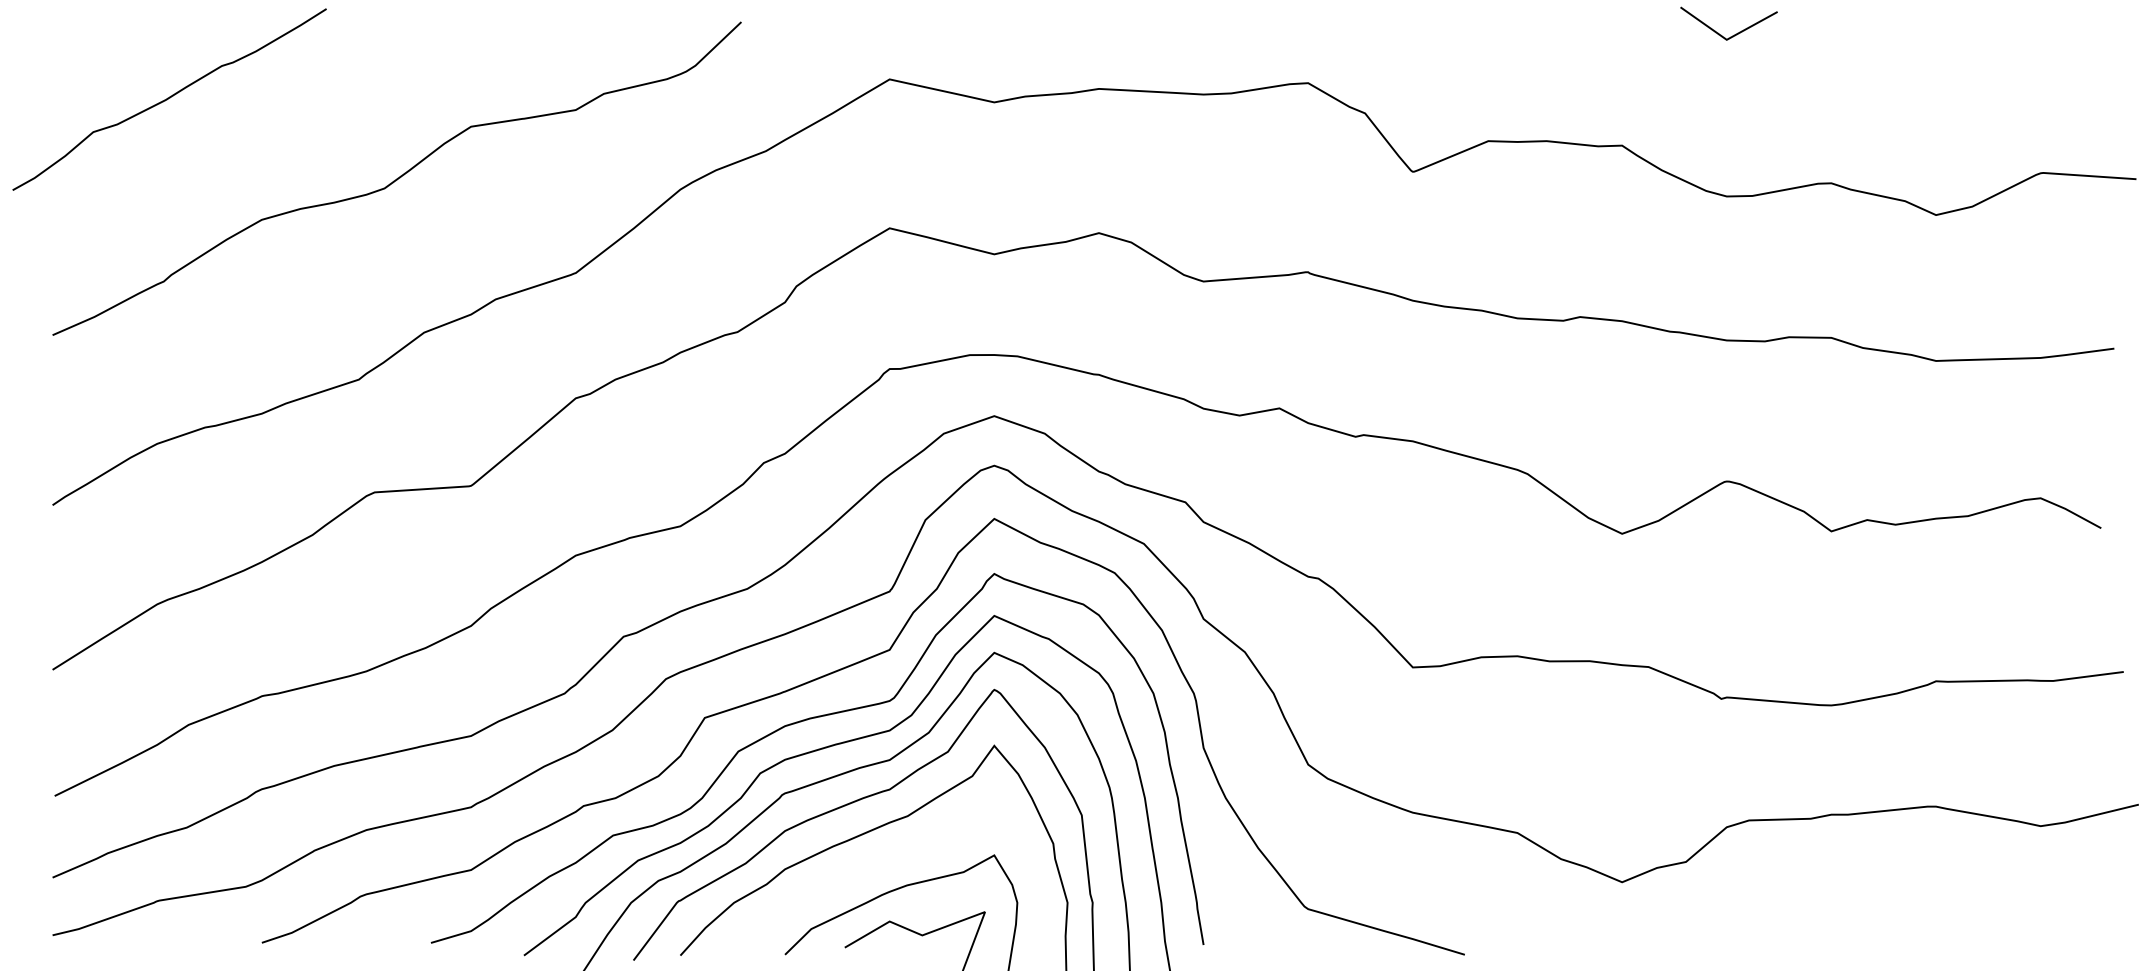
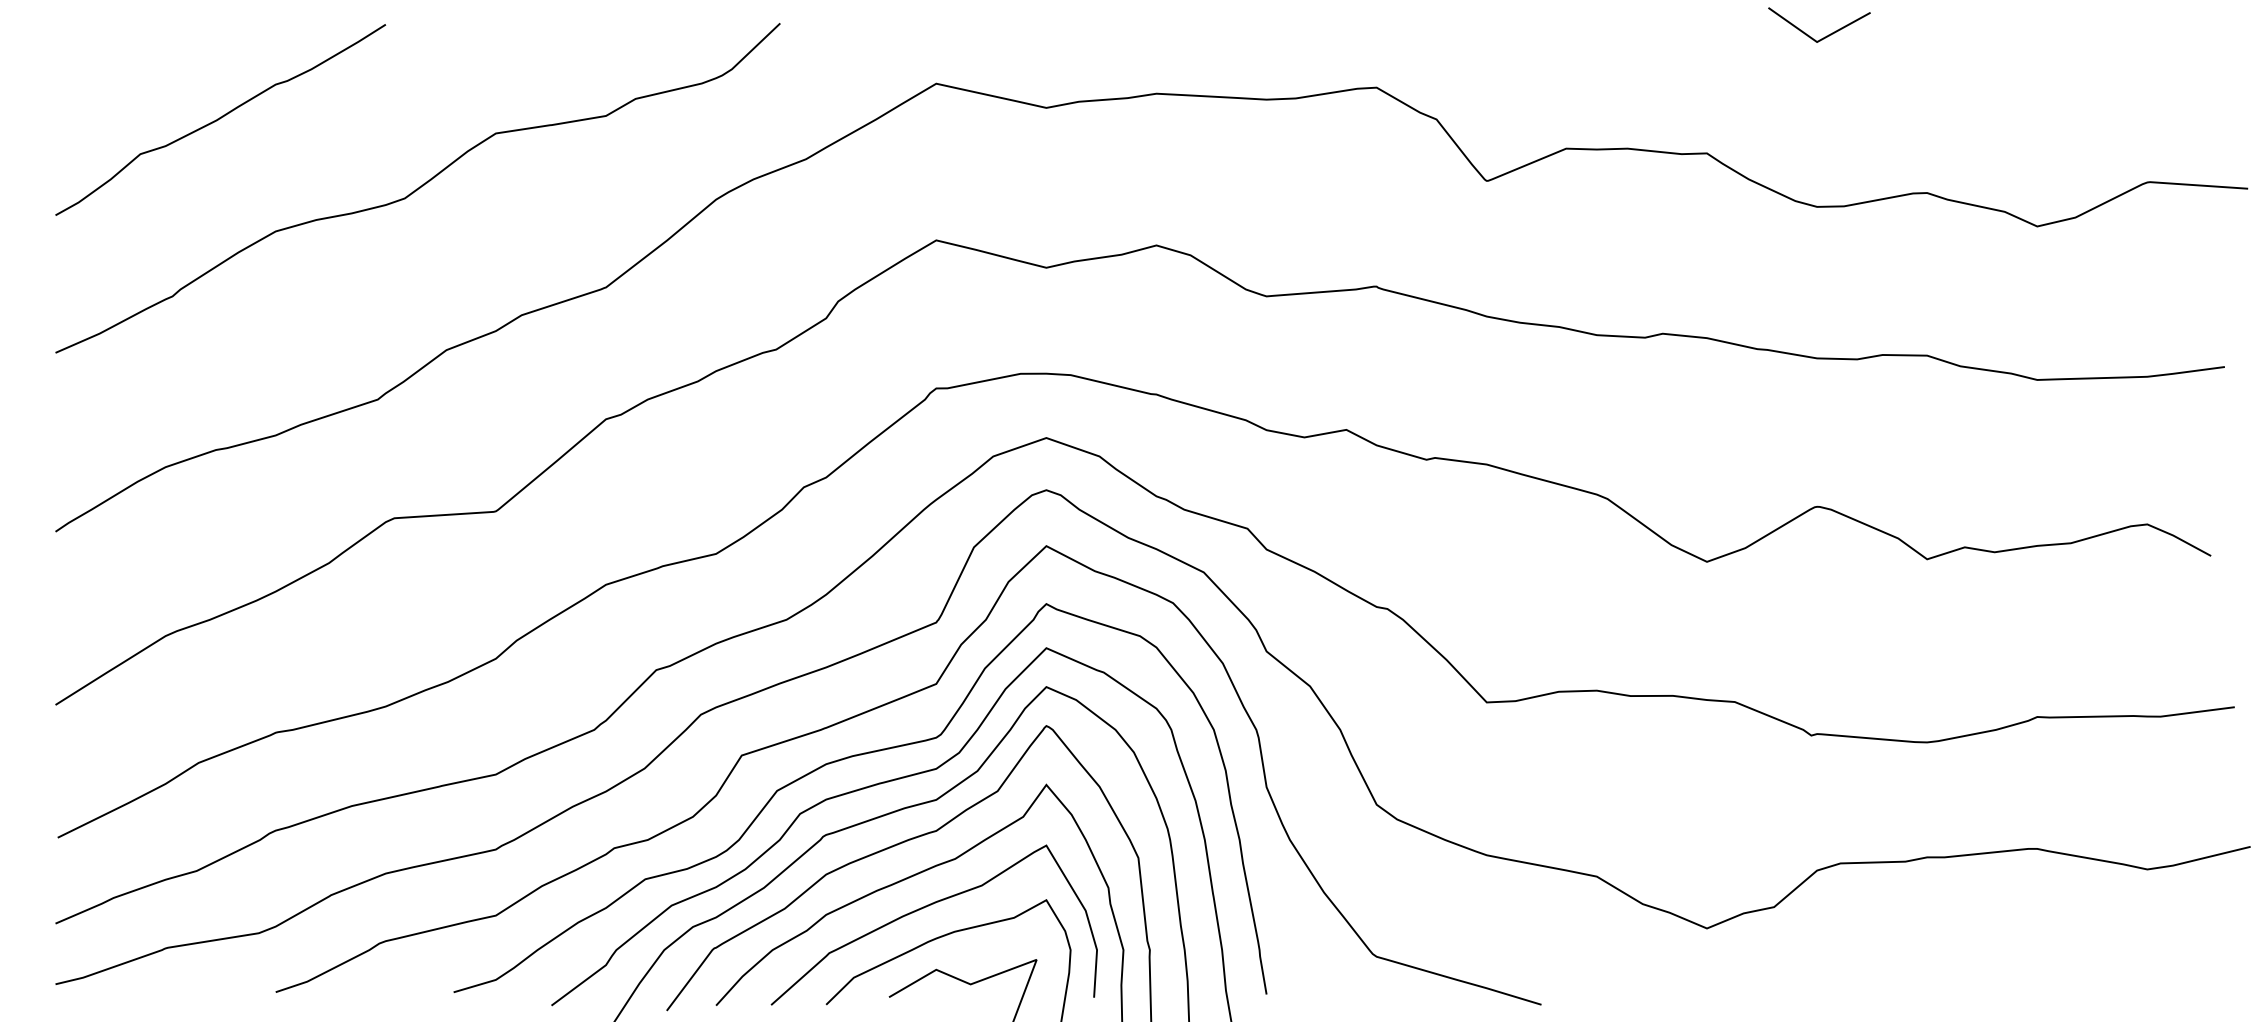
curve: (169, 99) -> (220, 119), moved
curve: (878, 863) -> (924, 908), added

